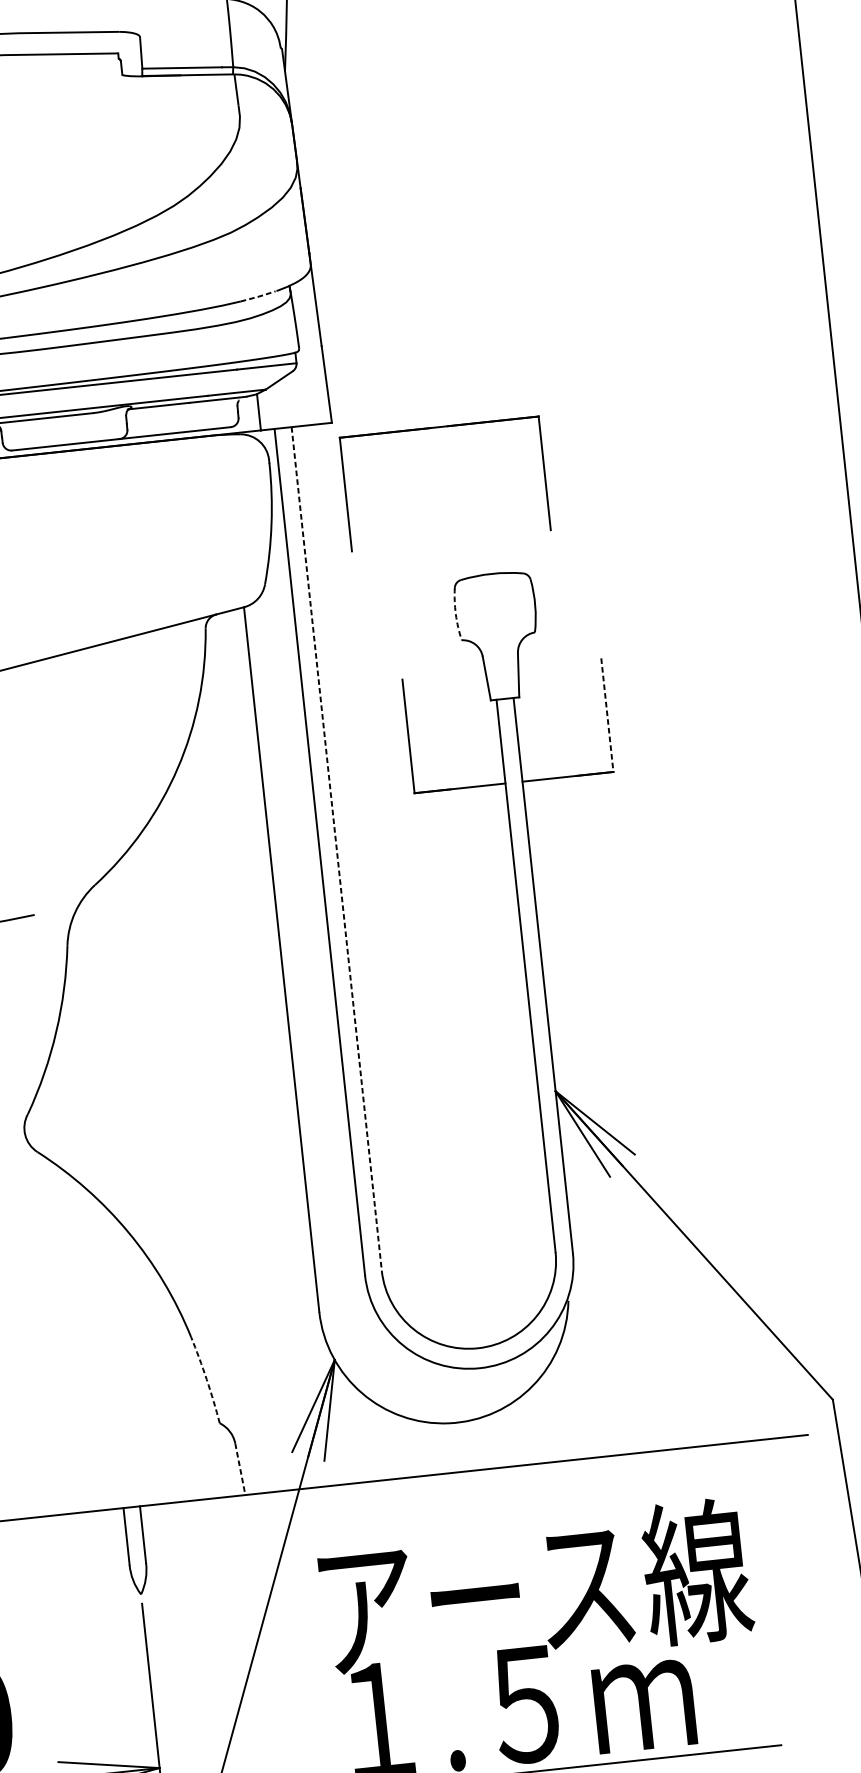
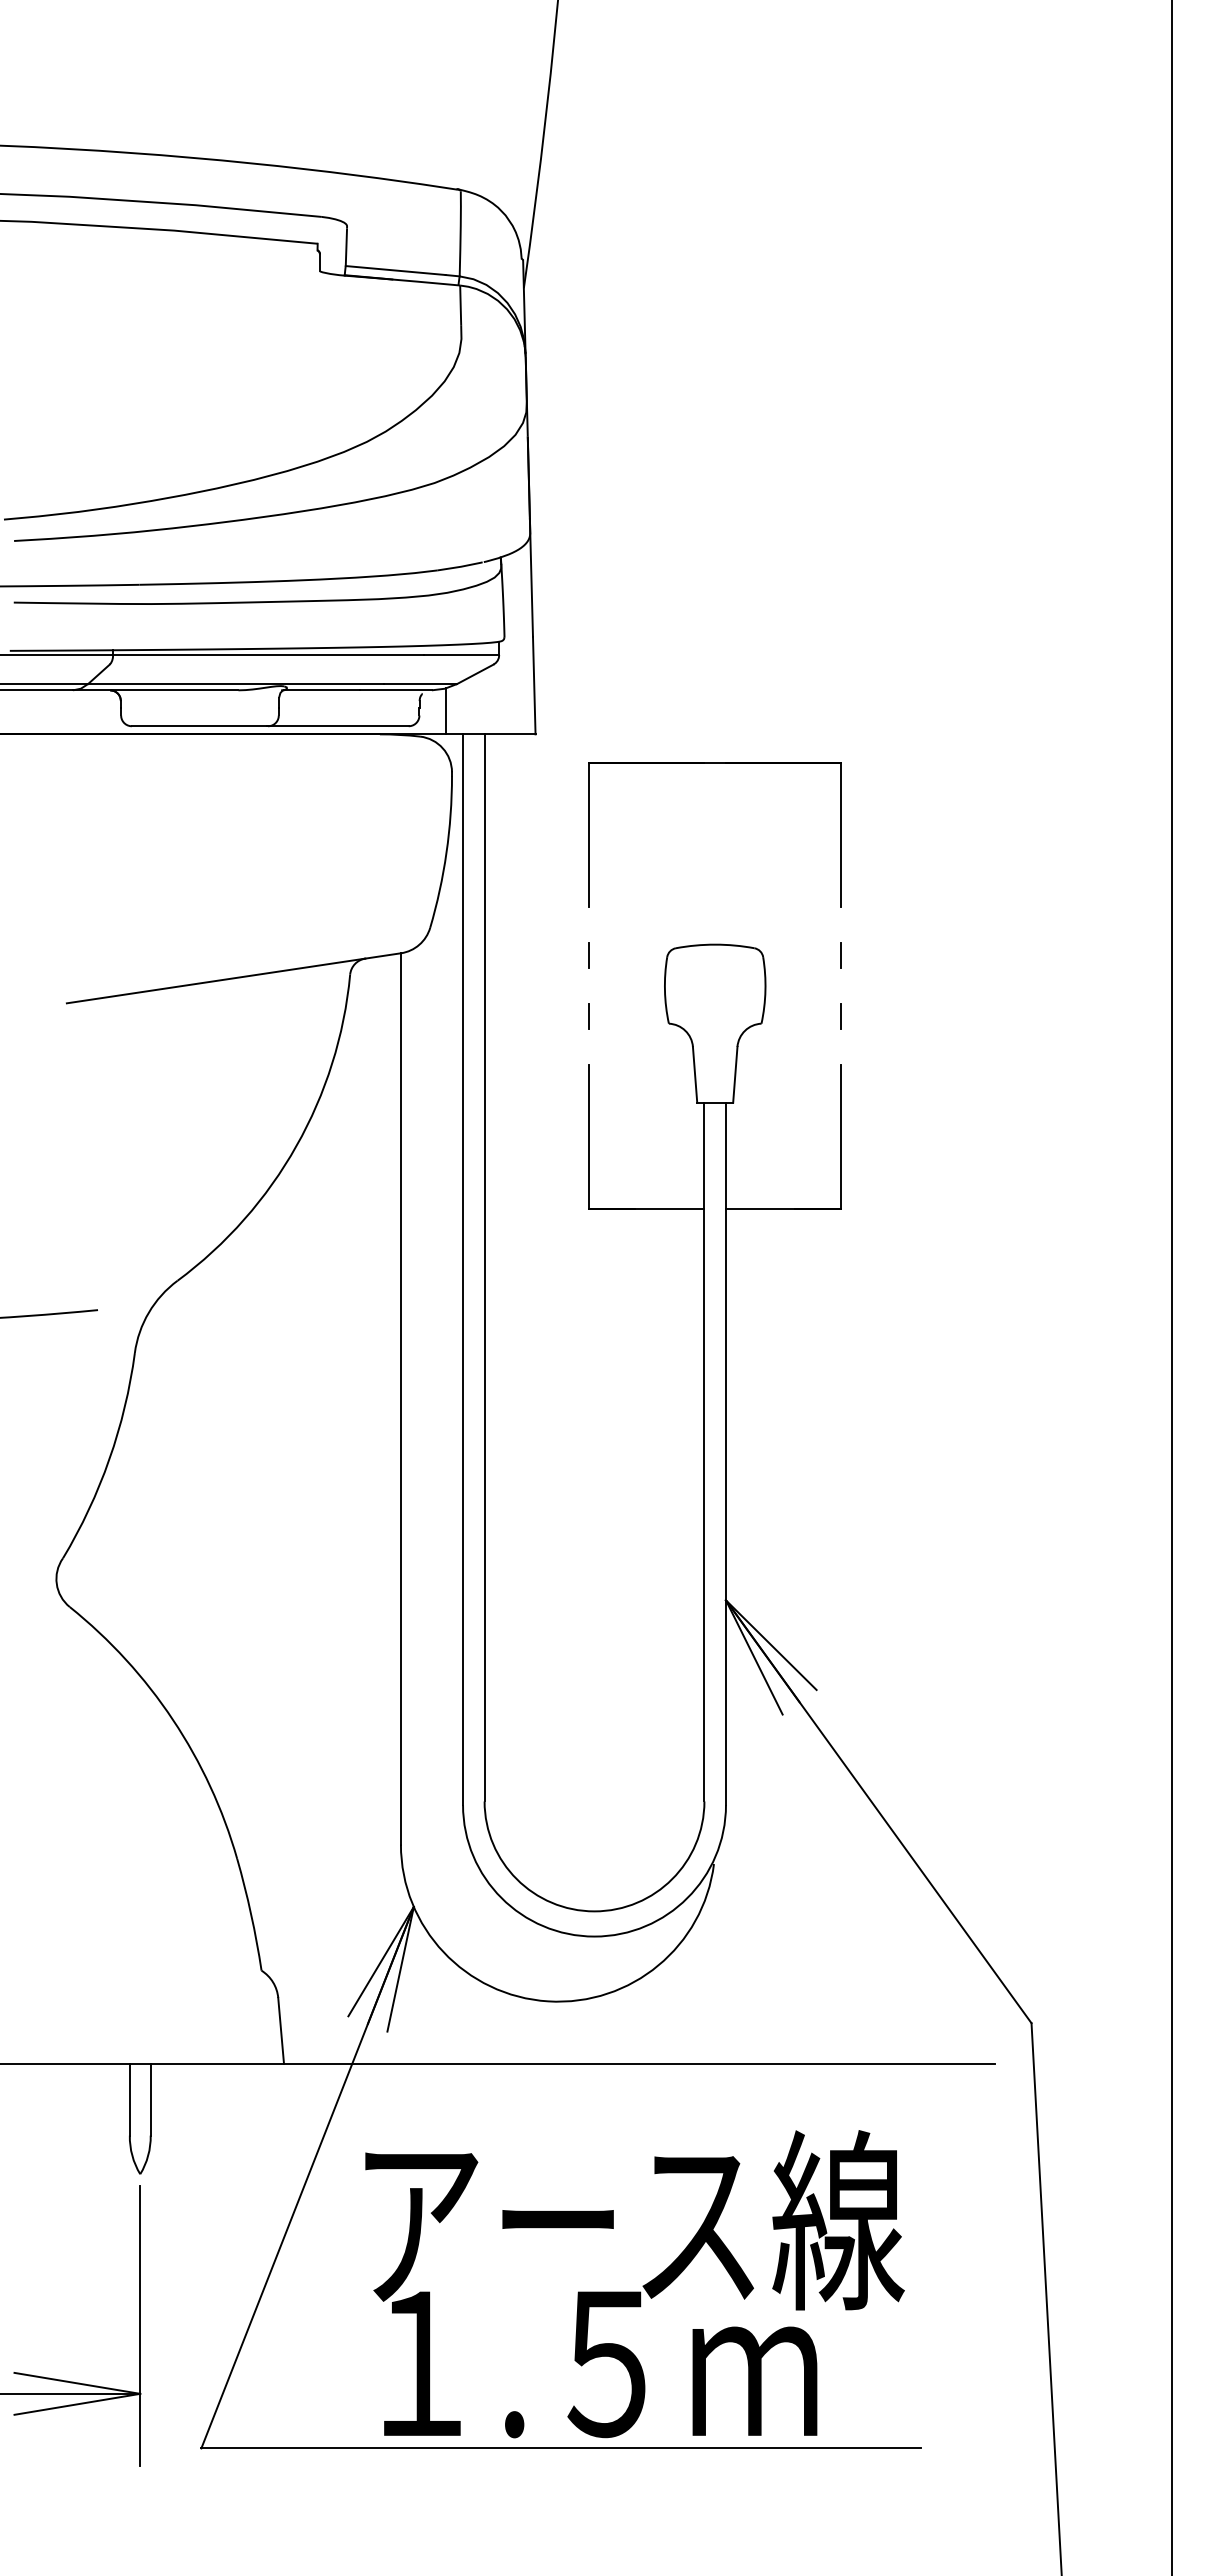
line: (259, 296) -> (461, 566), dashed -> solid
part: (438, 427) -> (714, 763), moved
line: (591, 571) -> (840, 954), added
line: (393, 592) -> (589, 954), added
arc: (455, 614) -> (664, 990), dashed -> solid
line: (596, 620) -> (840, 1016), added
line: (398, 641) -> (589, 1016), added
line: (606, 714) -> (840, 1136), dashed -> solid
line: (336, 848) -> (484, 1267), dashed -> solid
arc: (207, 1379) -> (251, 1914), dashed -> solid
line: (240, 1469) -> (281, 2031), dashed -> solid

